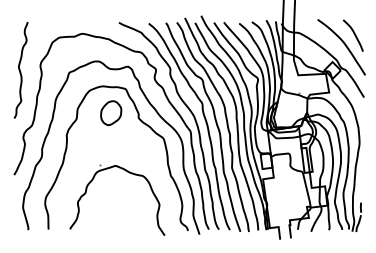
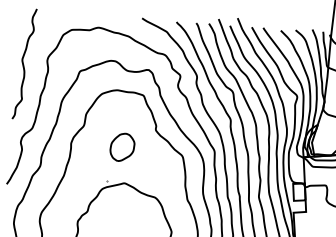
part: (111, 112) -> (122, 146), moved

